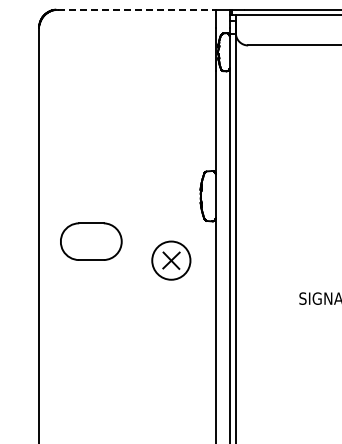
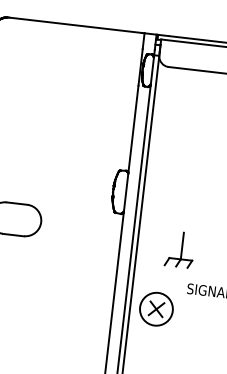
line: (135, 9) -> (75, 25), dashed -> solid
part: (285, 254) -> (179, 249), added
part: (171, 260) -> (156, 309), moved

